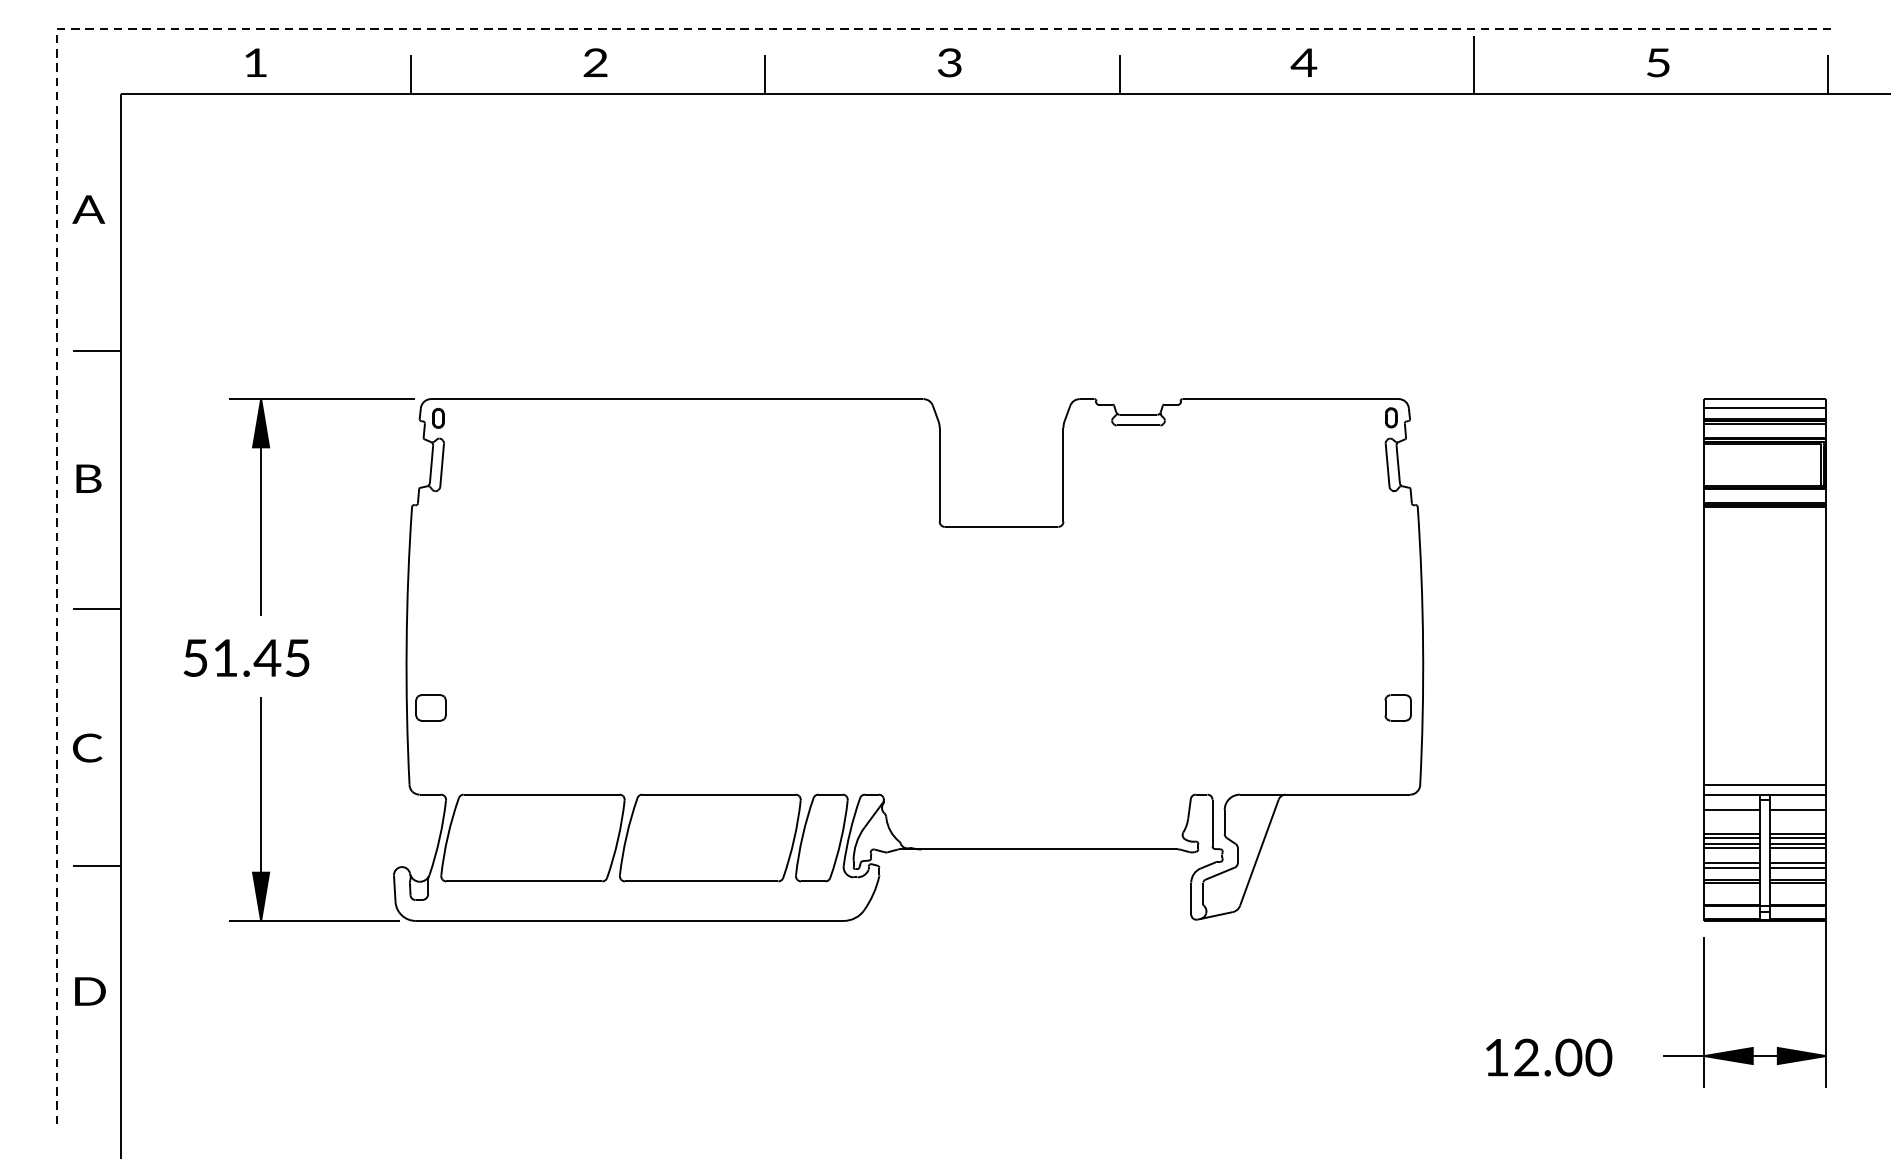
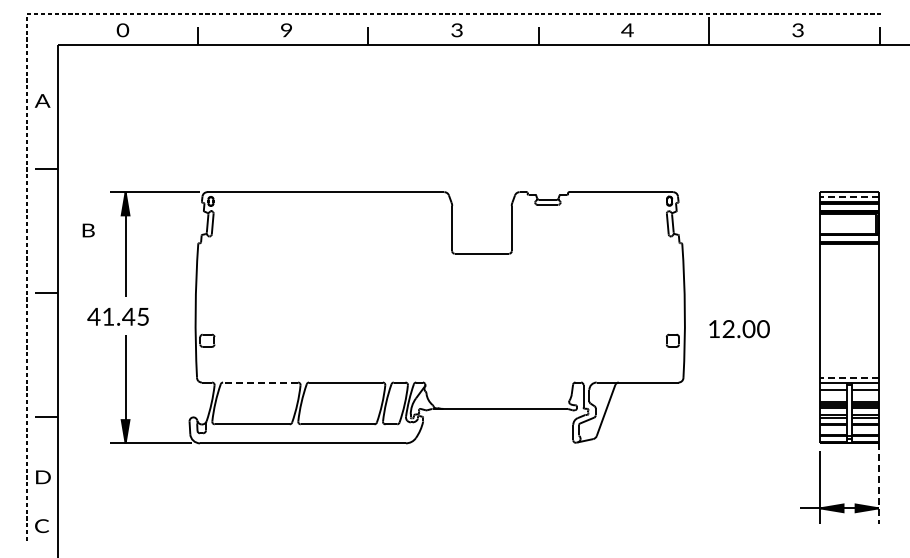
text: (254, 63) -> (122, 30), 1 -> 0
text: (595, 63) -> (286, 30), 2 -> 9
text: (1657, 63) -> (797, 30), 5 -> 3
line: (1765, 408) -> (849, 196), solid -> dashed
text: (88, 478) -> (88, 230), moved
text: (194, 657) -> (93, 316), 51.45 -> 41.45
text: (86, 748) -> (41, 526), moved
line: (1765, 784) -> (849, 377), solid -> dashed
line: (541, 794) -> (260, 382), solid -> dashed
line: (1825, 1004) -> (878, 483), solid -> dashed
text: (1549, 1058) -> (739, 329), moved

